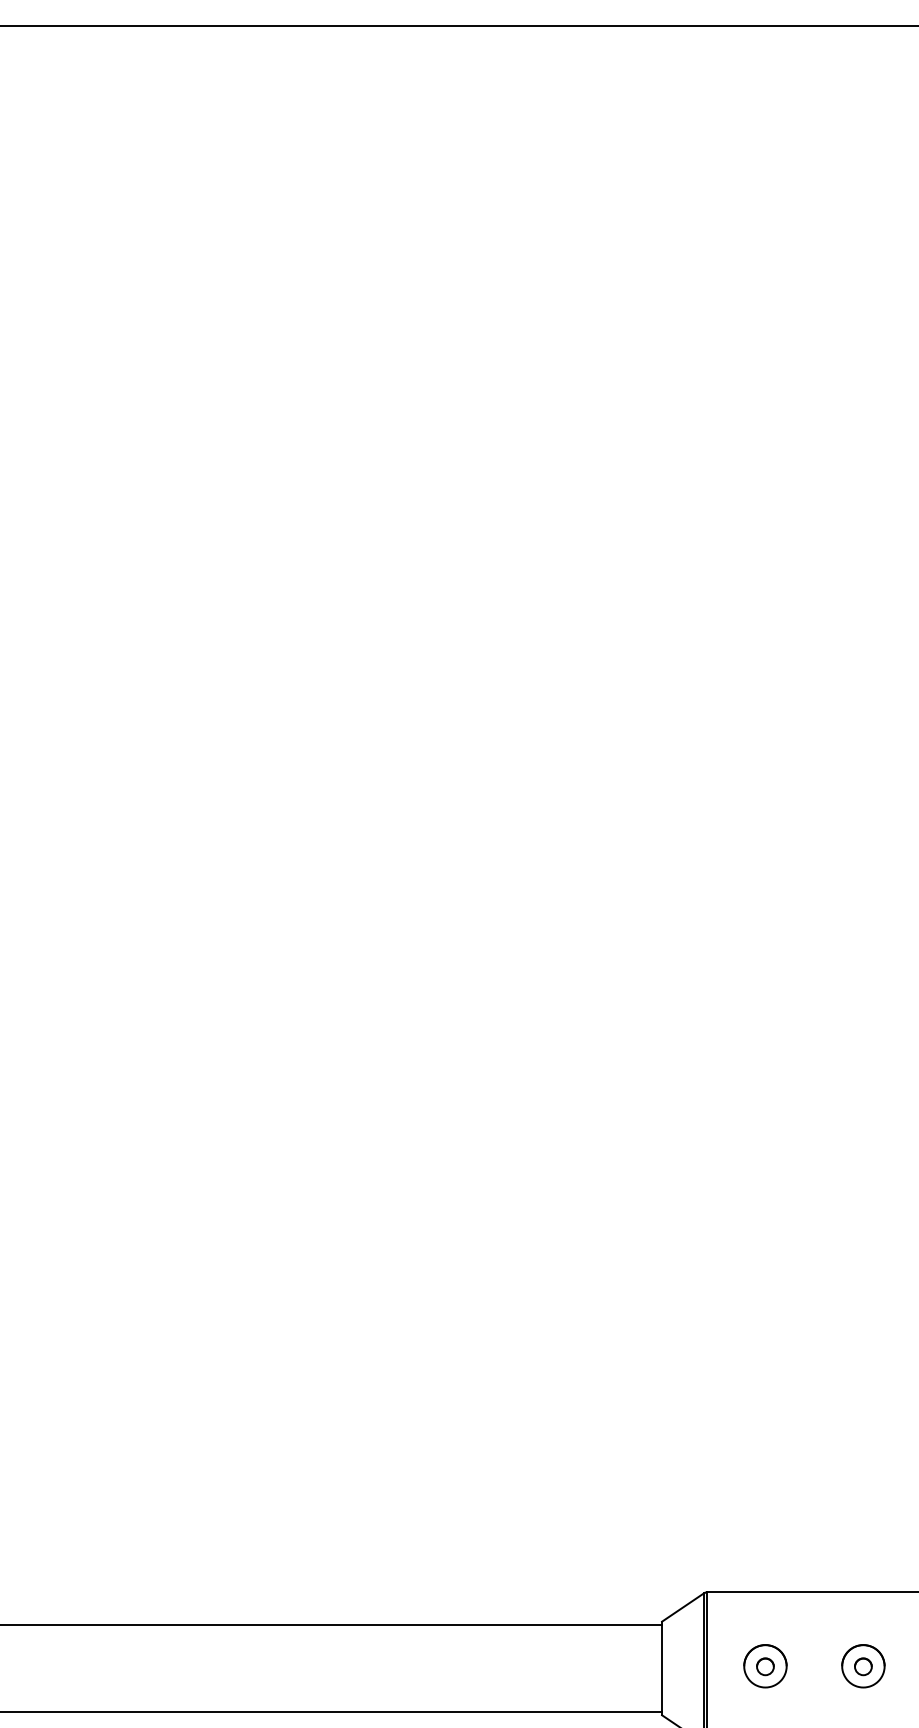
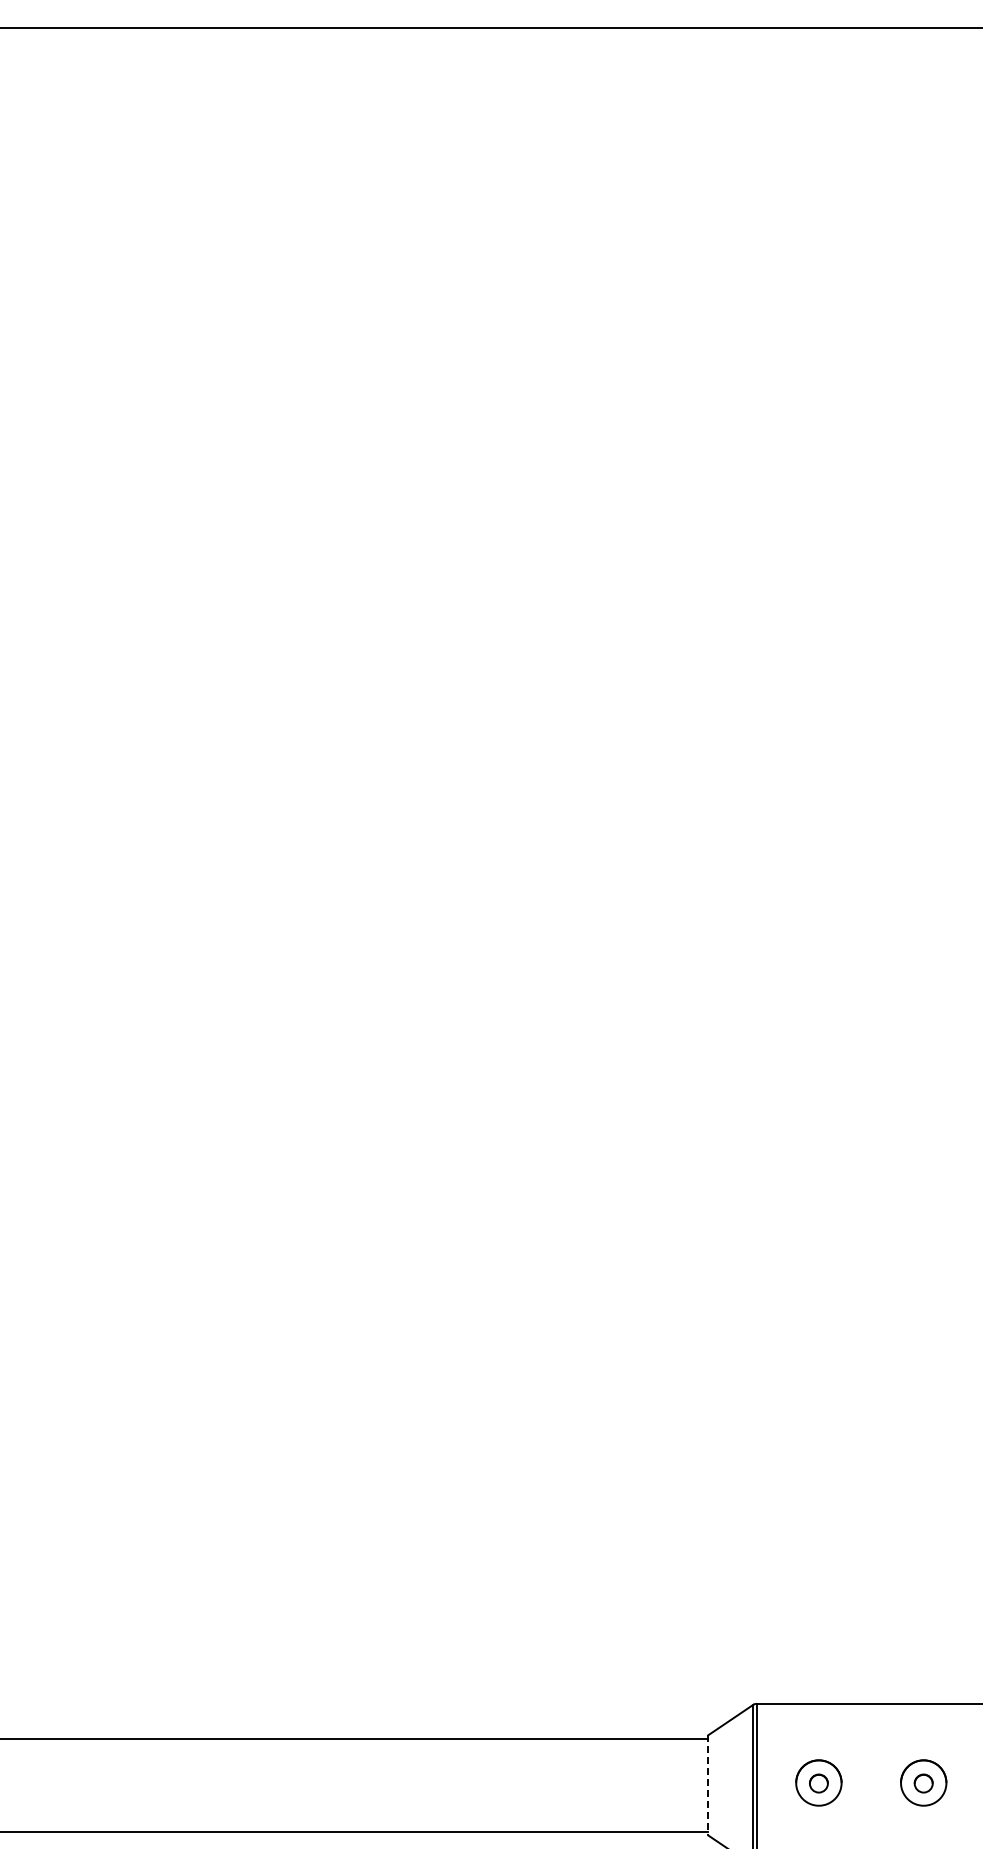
line: (662, 1668) -> (708, 1785), solid -> dashed

